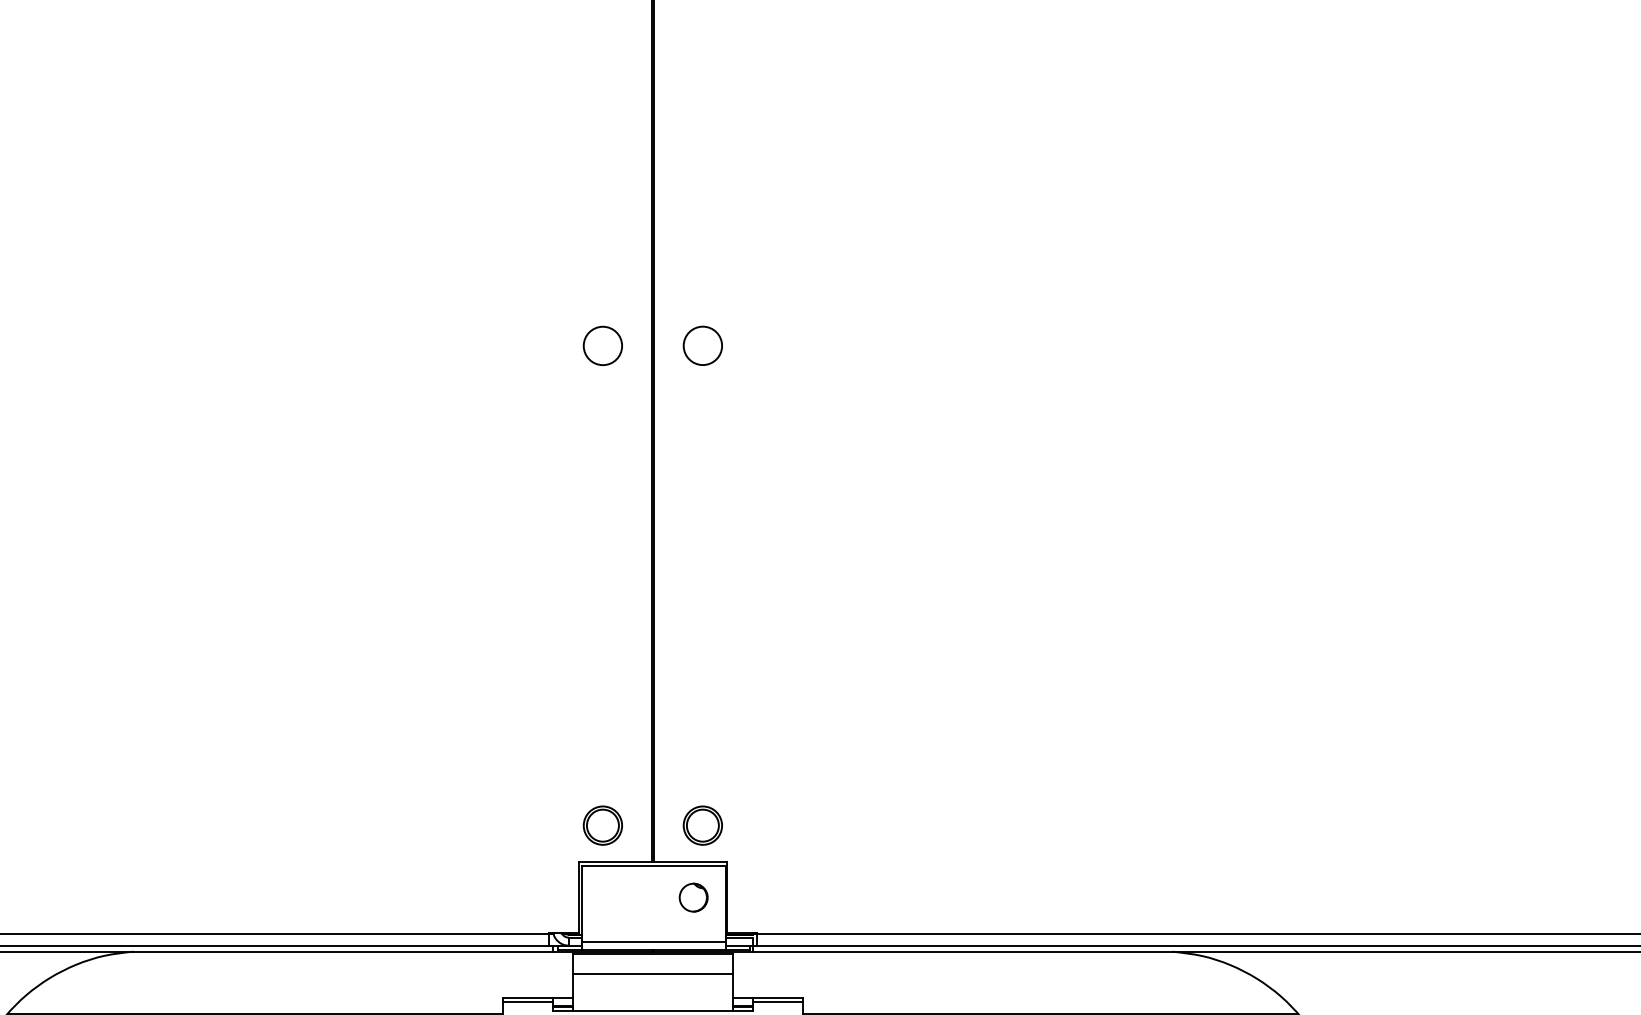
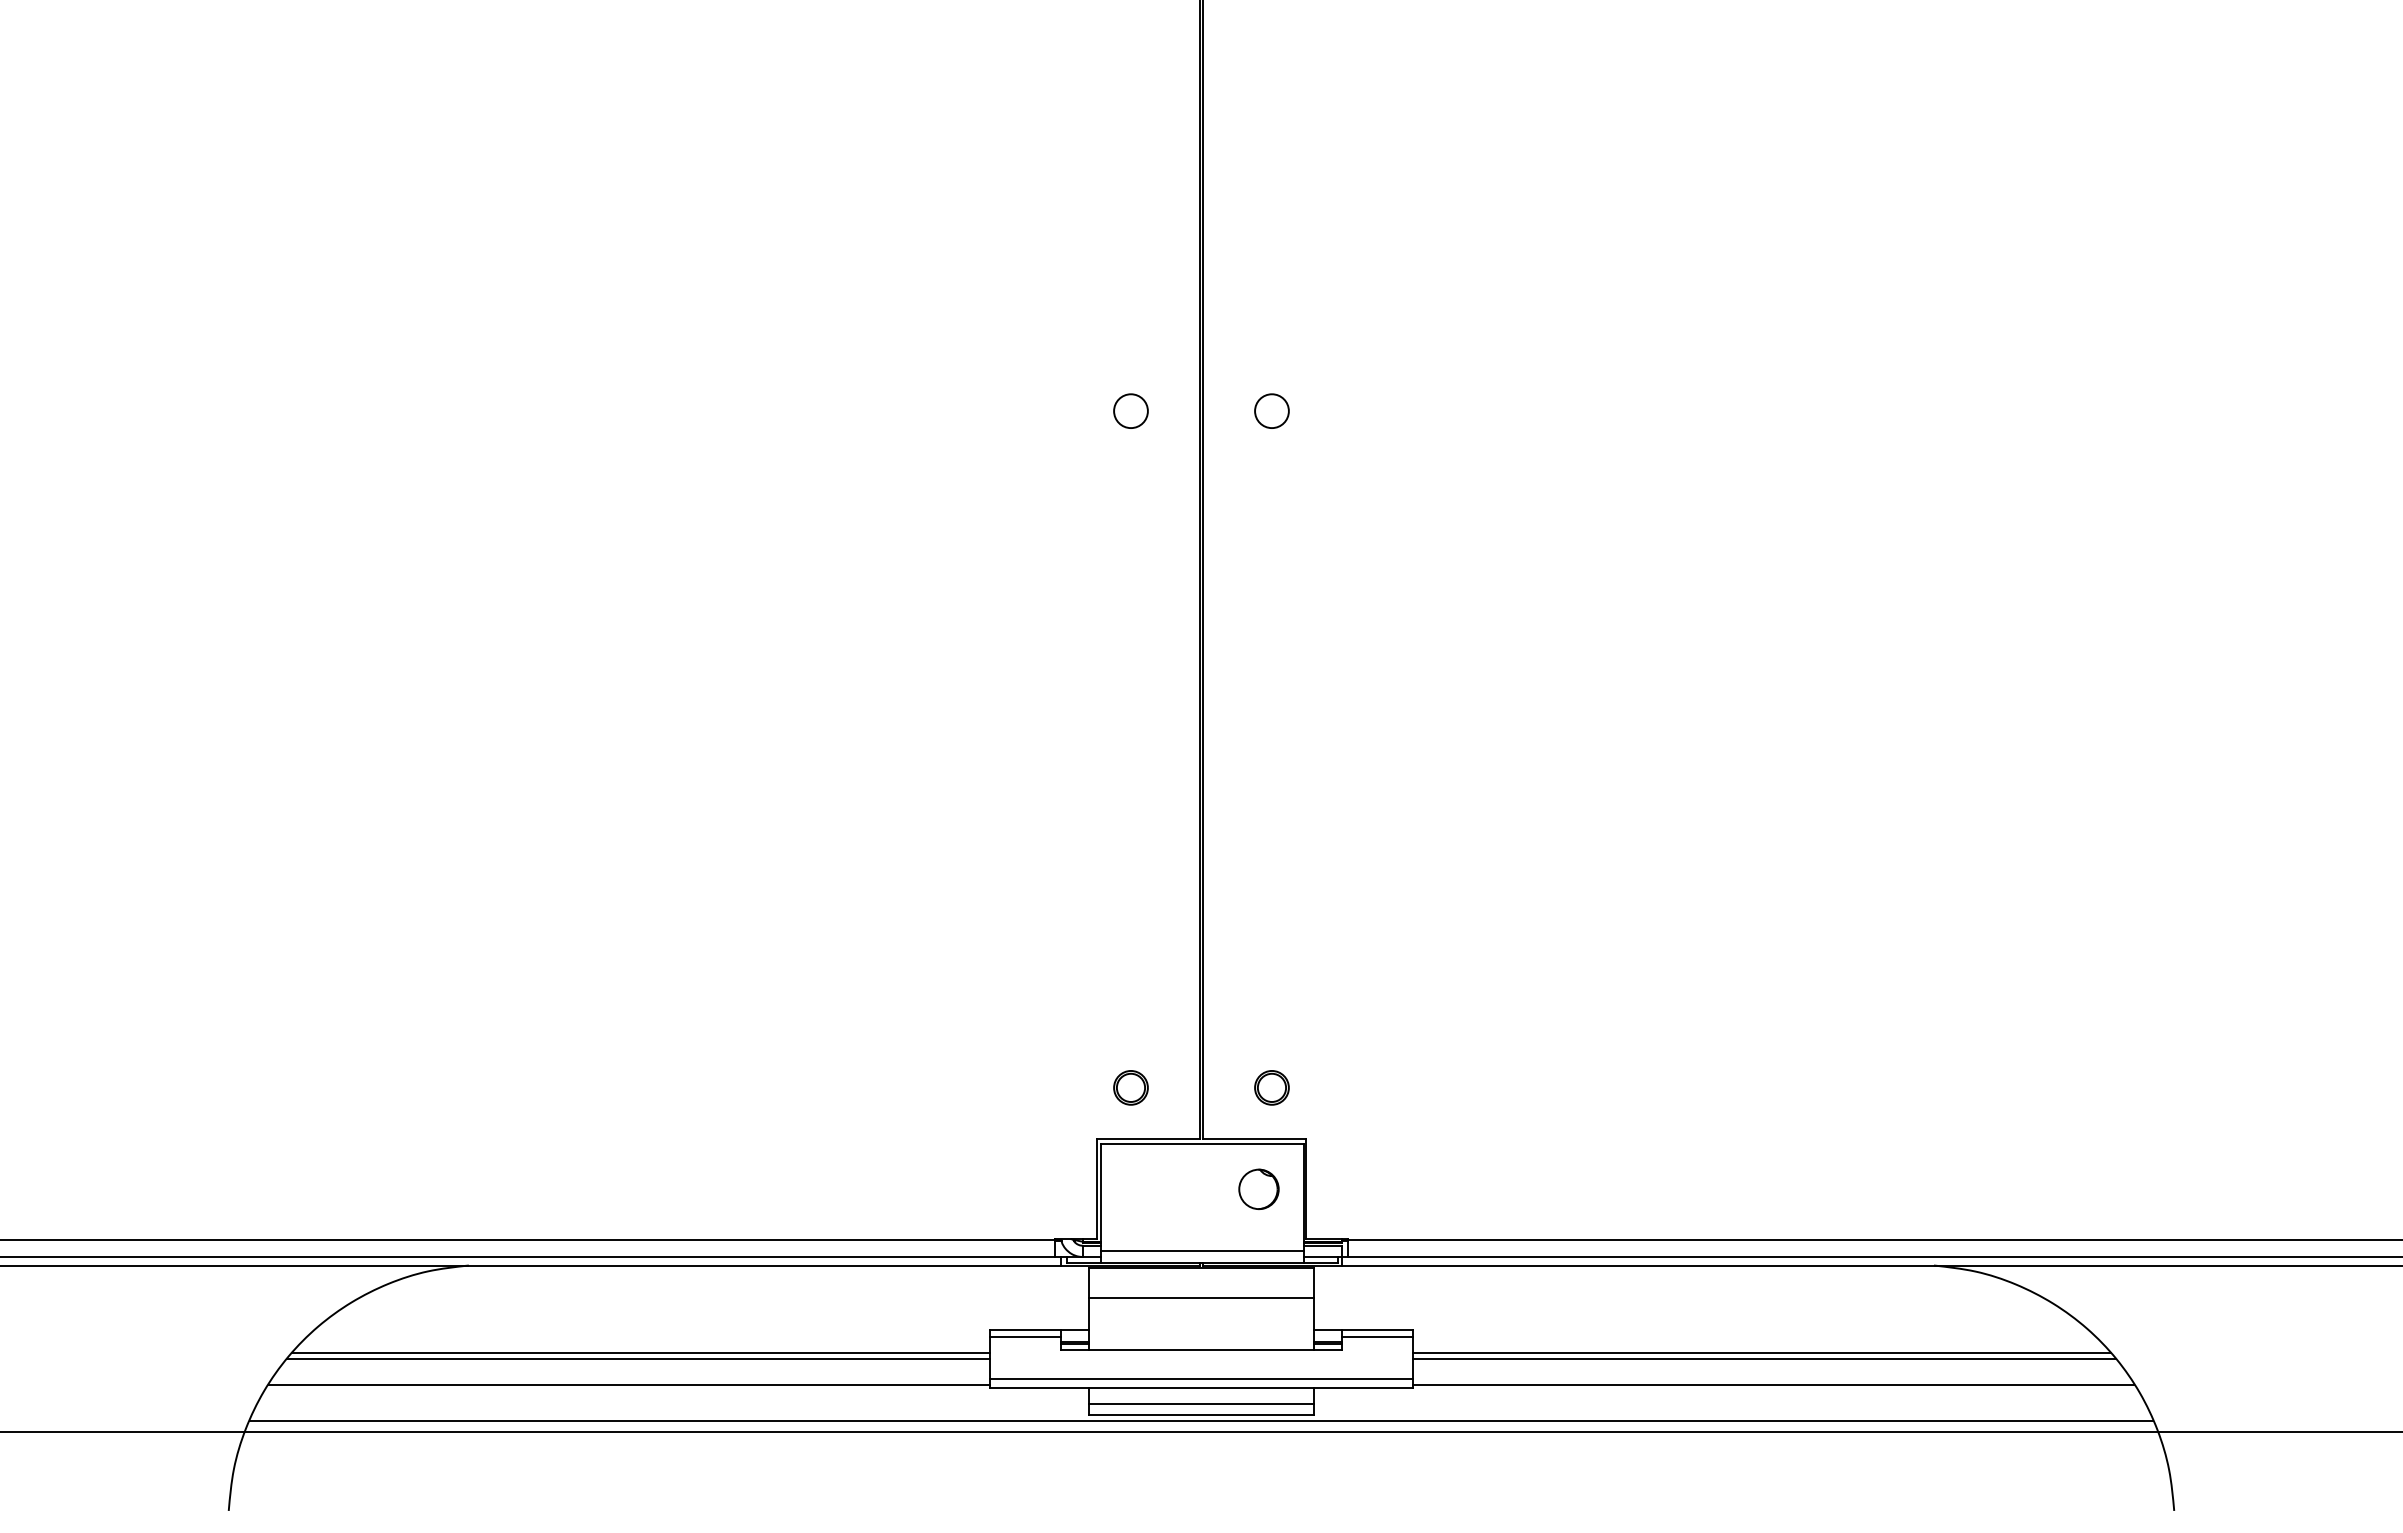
circle: (602, 345) -> (1130, 410), size x0.62
circle: (702, 346) -> (1271, 411), size x0.62
part: (602, 825) -> (1130, 1087), size x0.62
part: (702, 825) -> (1271, 1087), size x0.62

